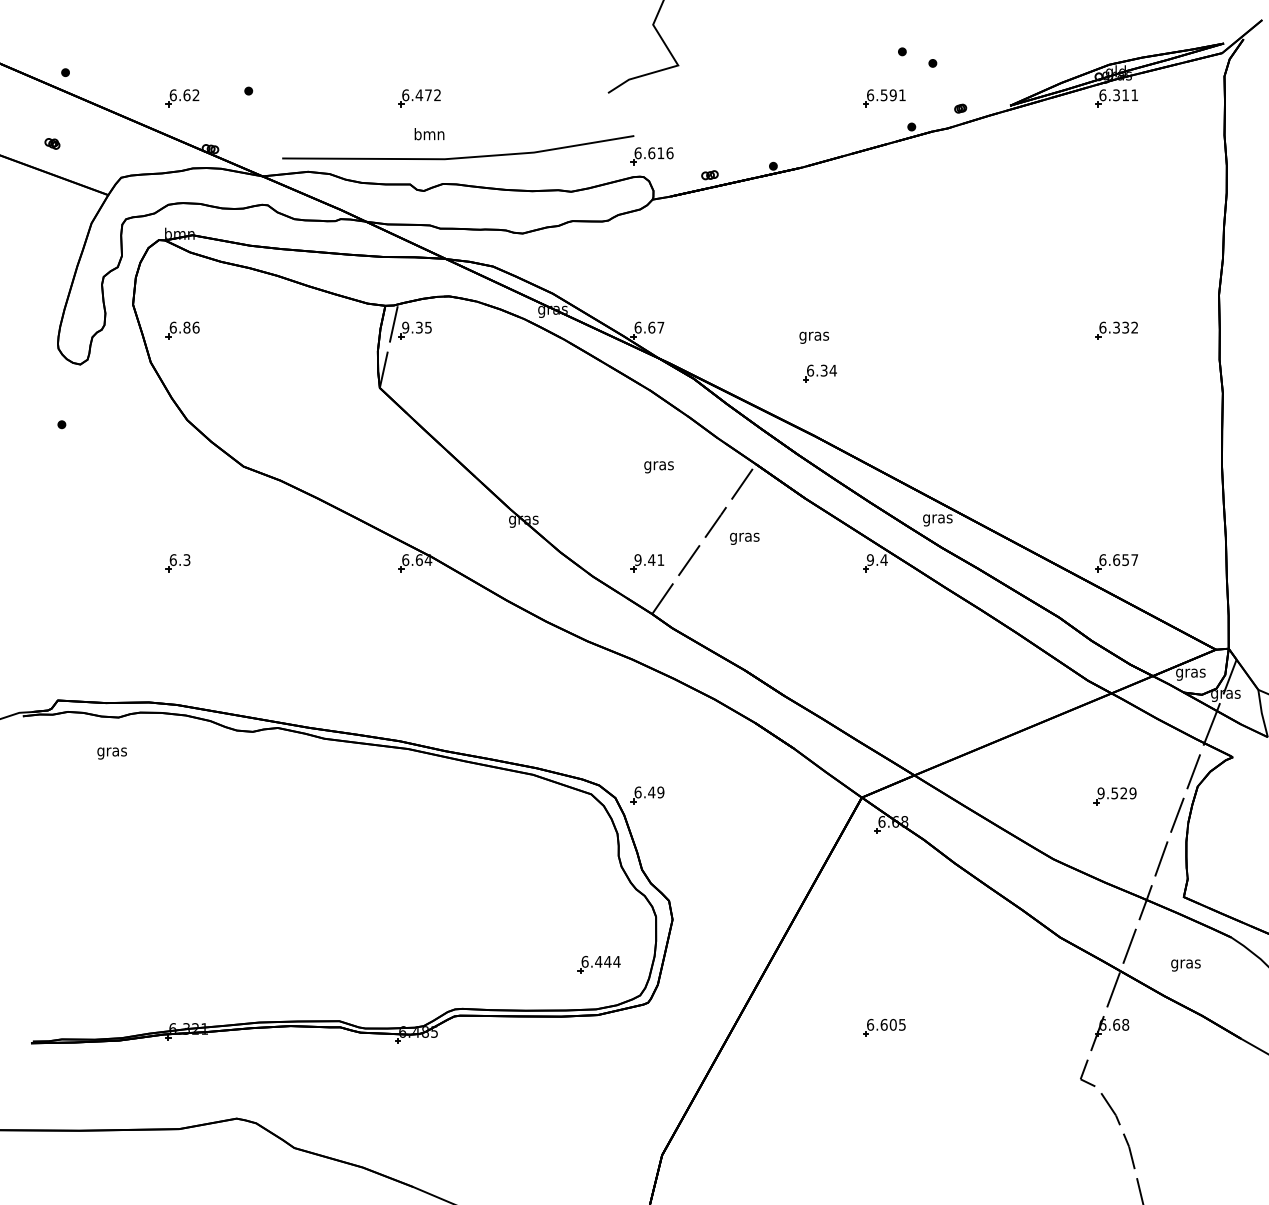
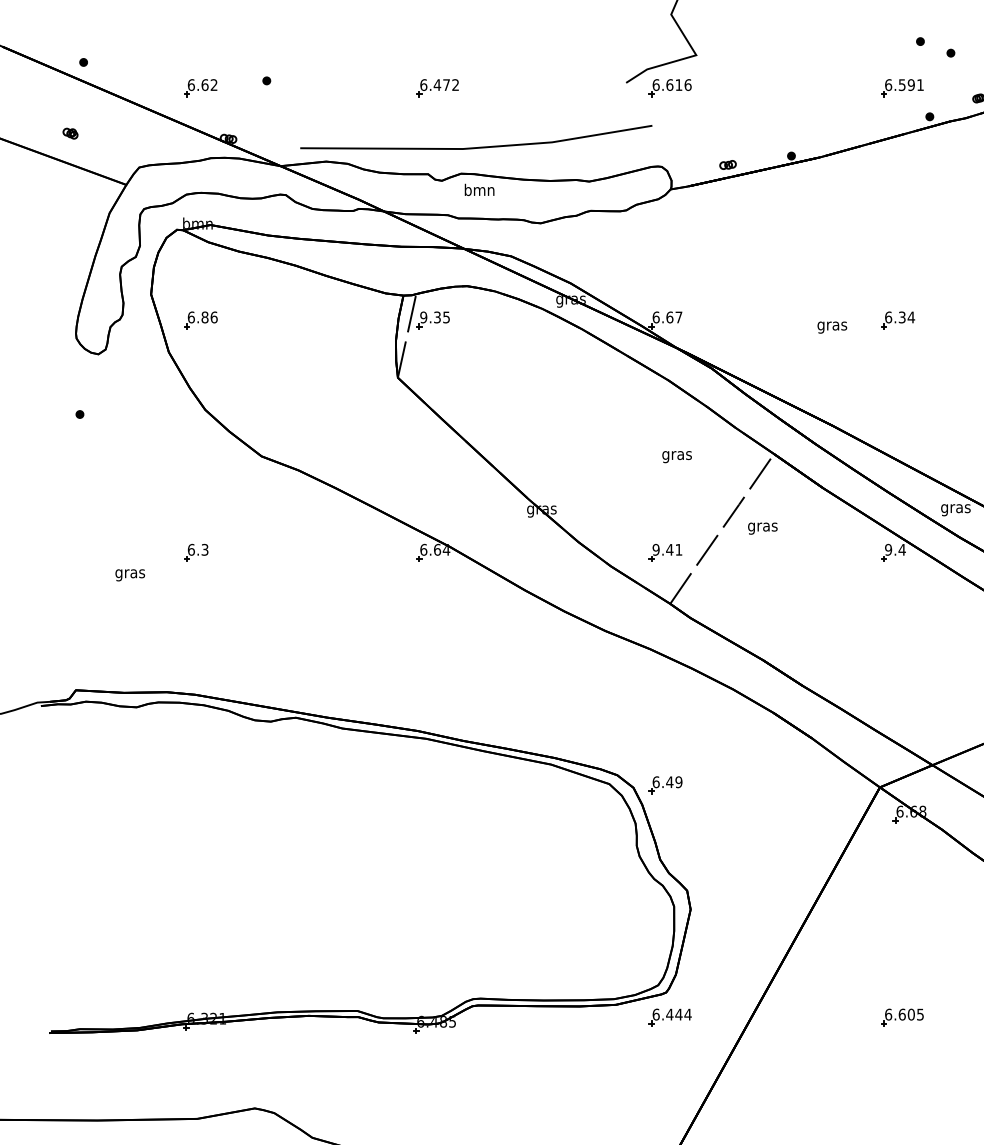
text: (429, 134) -> (479, 190), moved
part: (651, 156) -> (669, 88), moved
part: (819, 373) -> (897, 320), moved
text: (111, 753) -> (129, 575), moved
part: (598, 964) -> (669, 1017), moved

